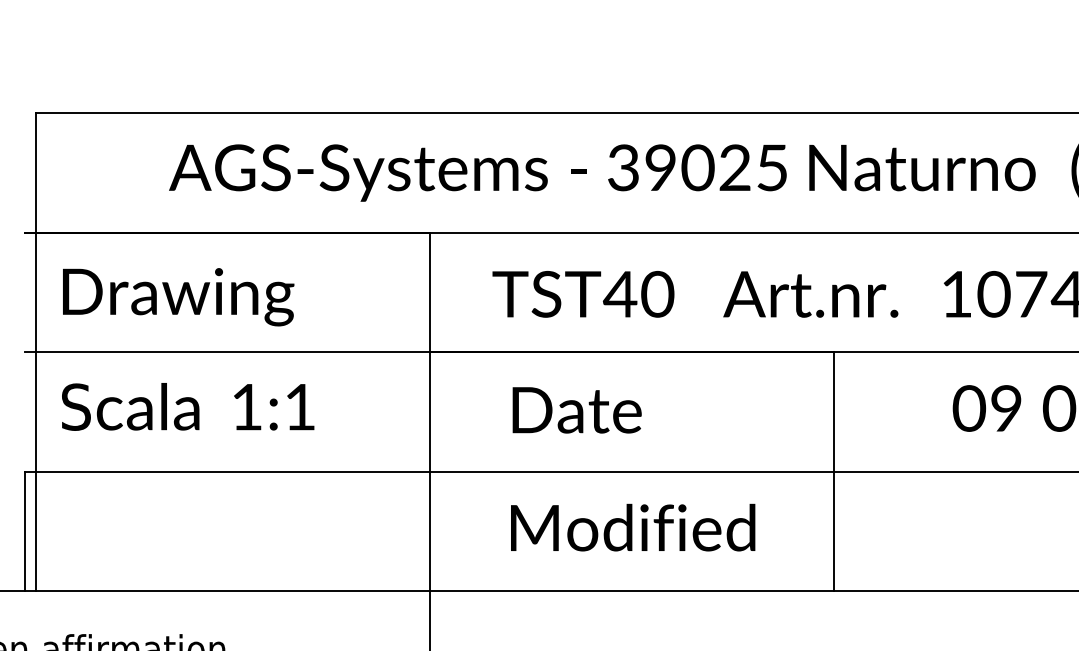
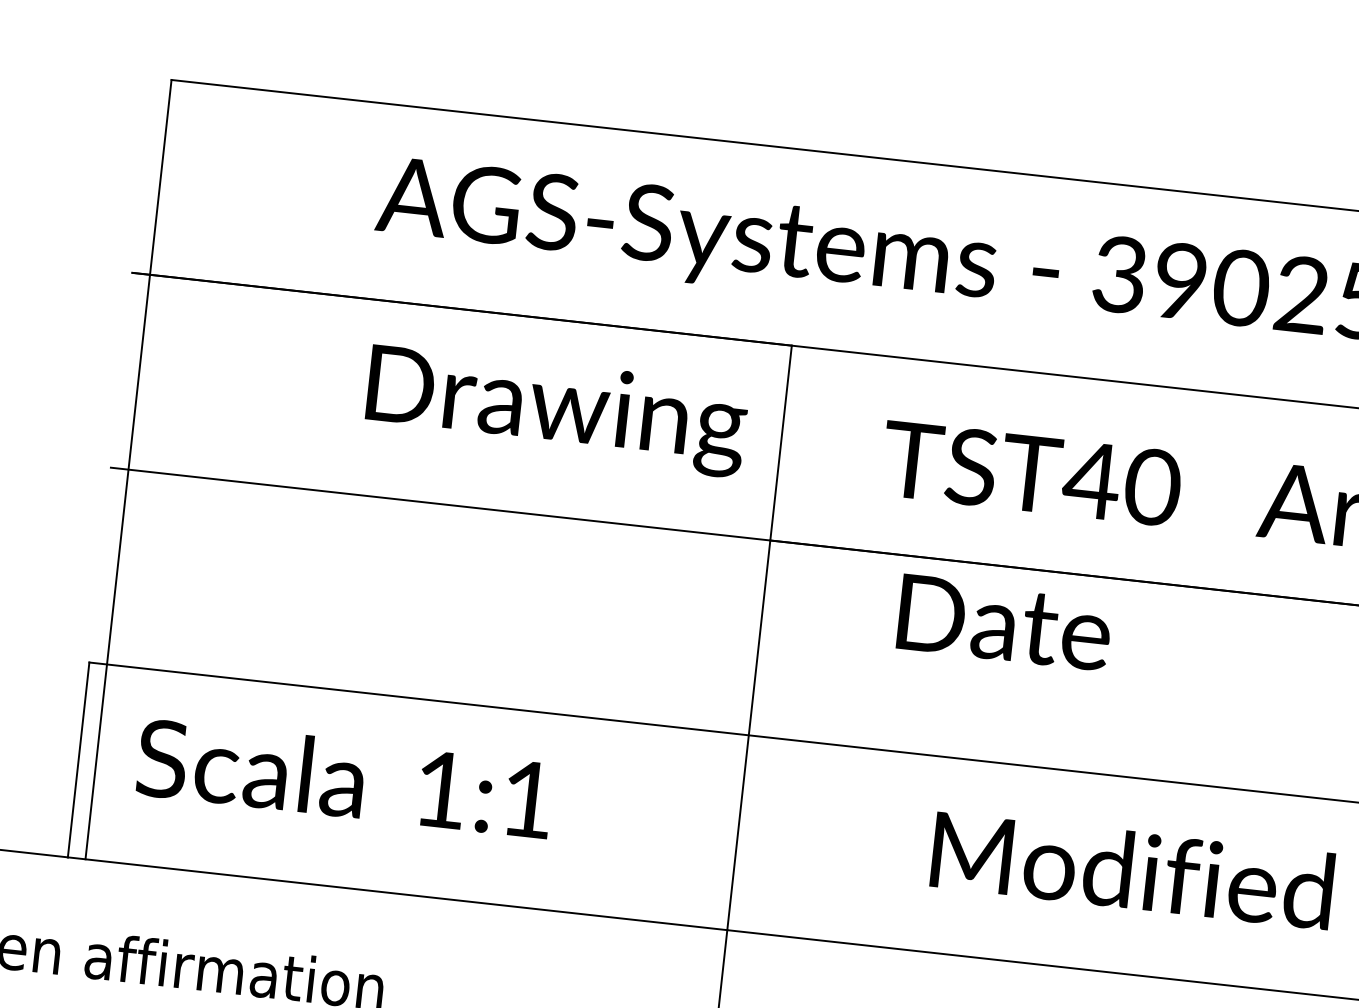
text: (178, 297) -> (556, 411), moved
text: (188, 406) -> (345, 778), moved
text: (576, 410) -> (1003, 622), moved
text: (633, 527) -> (1133, 870), moved

